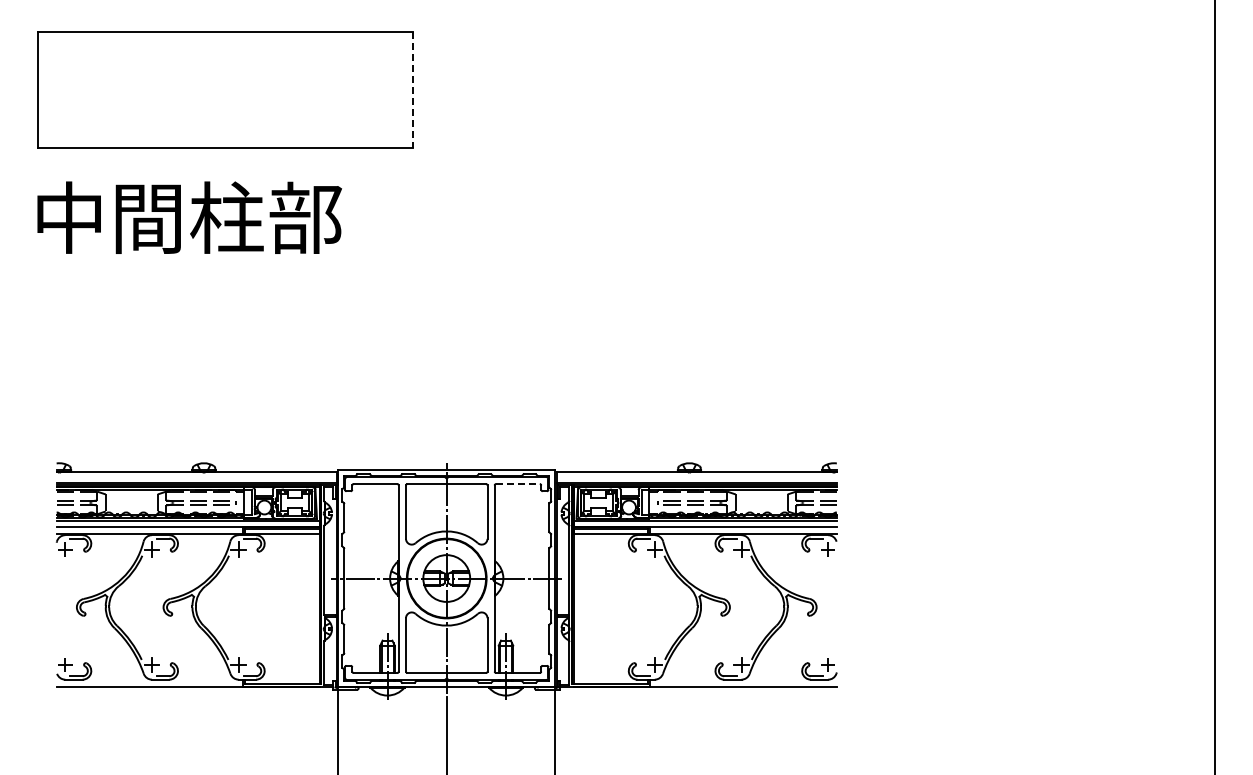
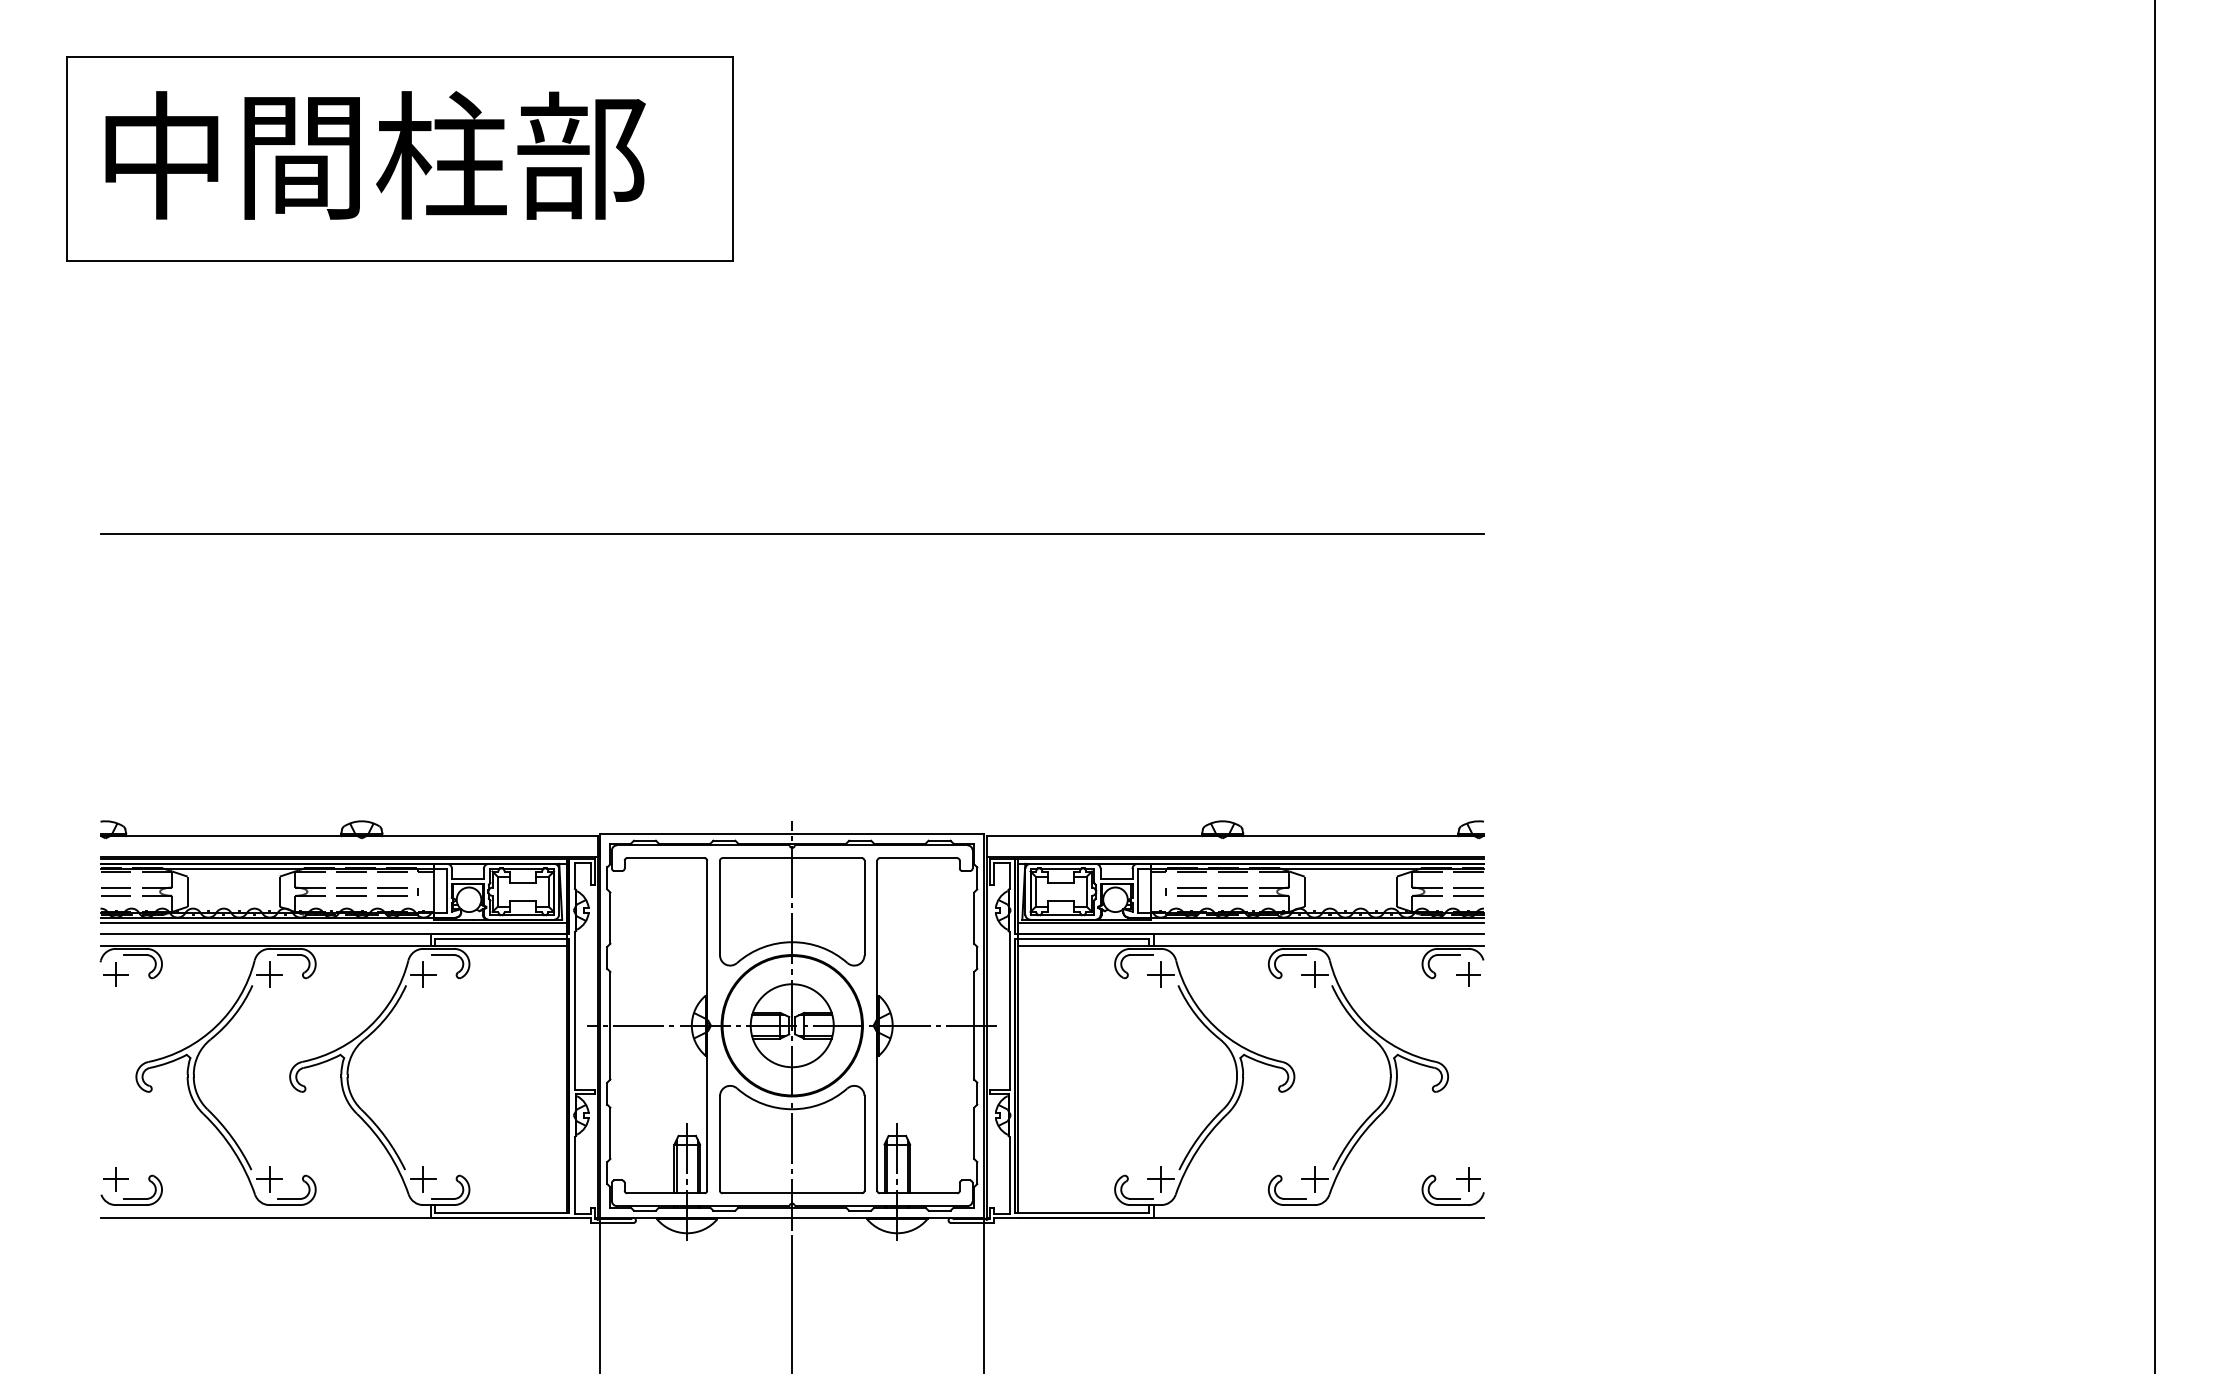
line: (413, 89) -> (733, 158), dashed -> solid
text: (189, 217) -> (375, 155), moved
line: (446, 301) -> (791, 534), added
line: (517, 484) -> (917, 859), dashed -> solid

